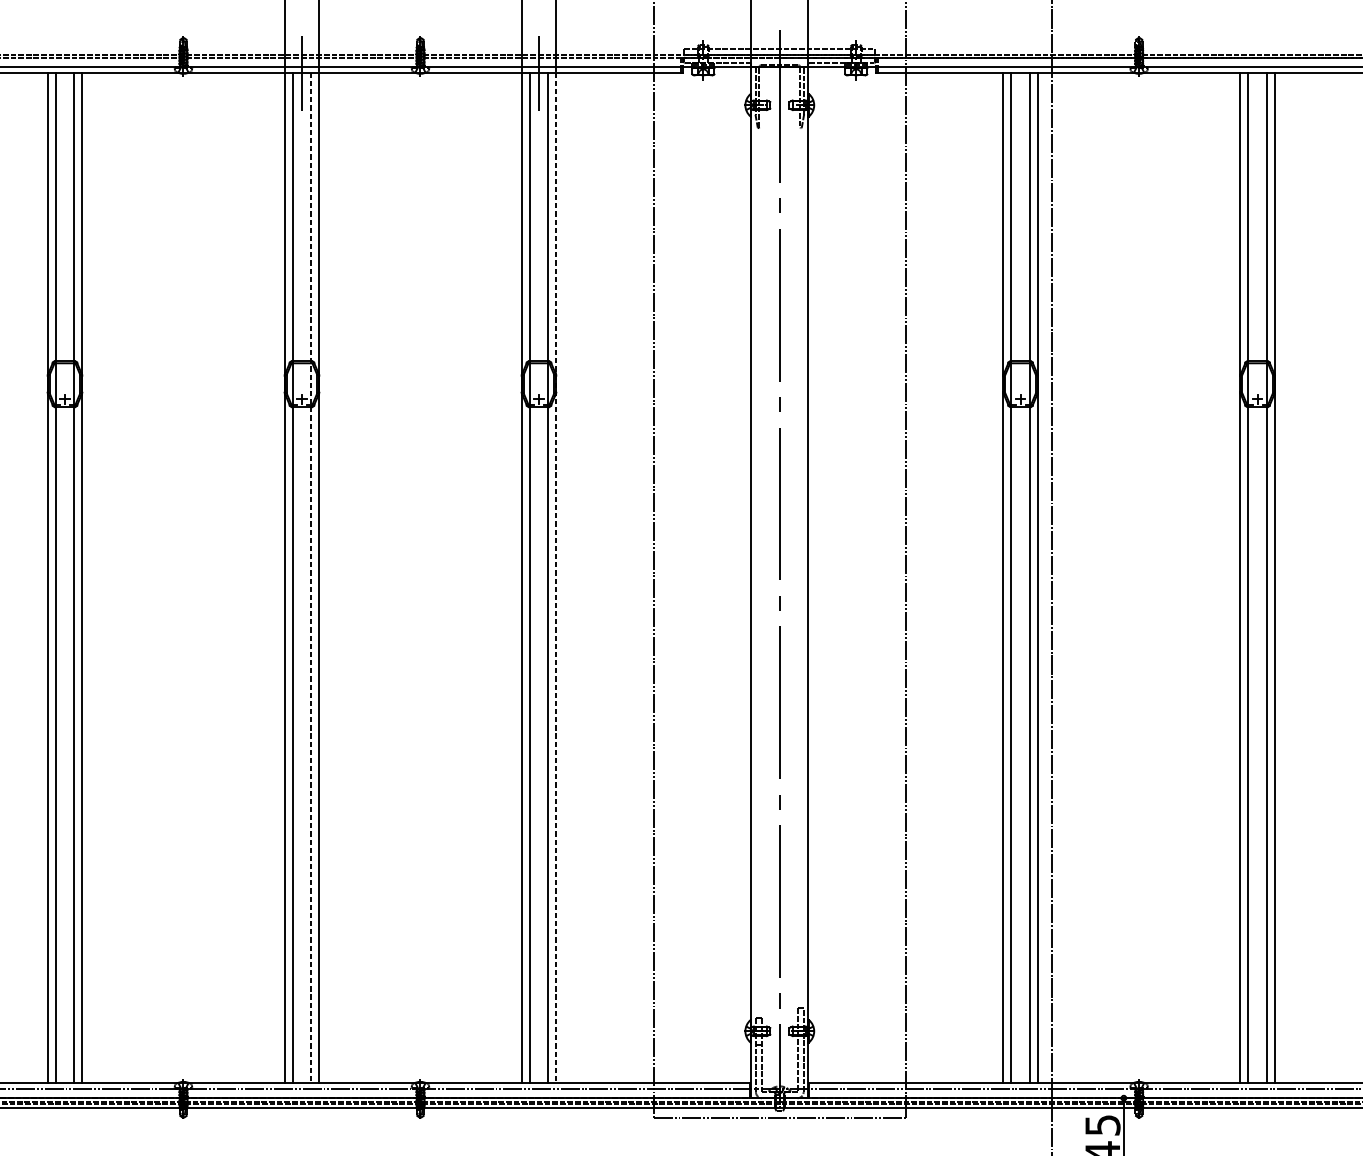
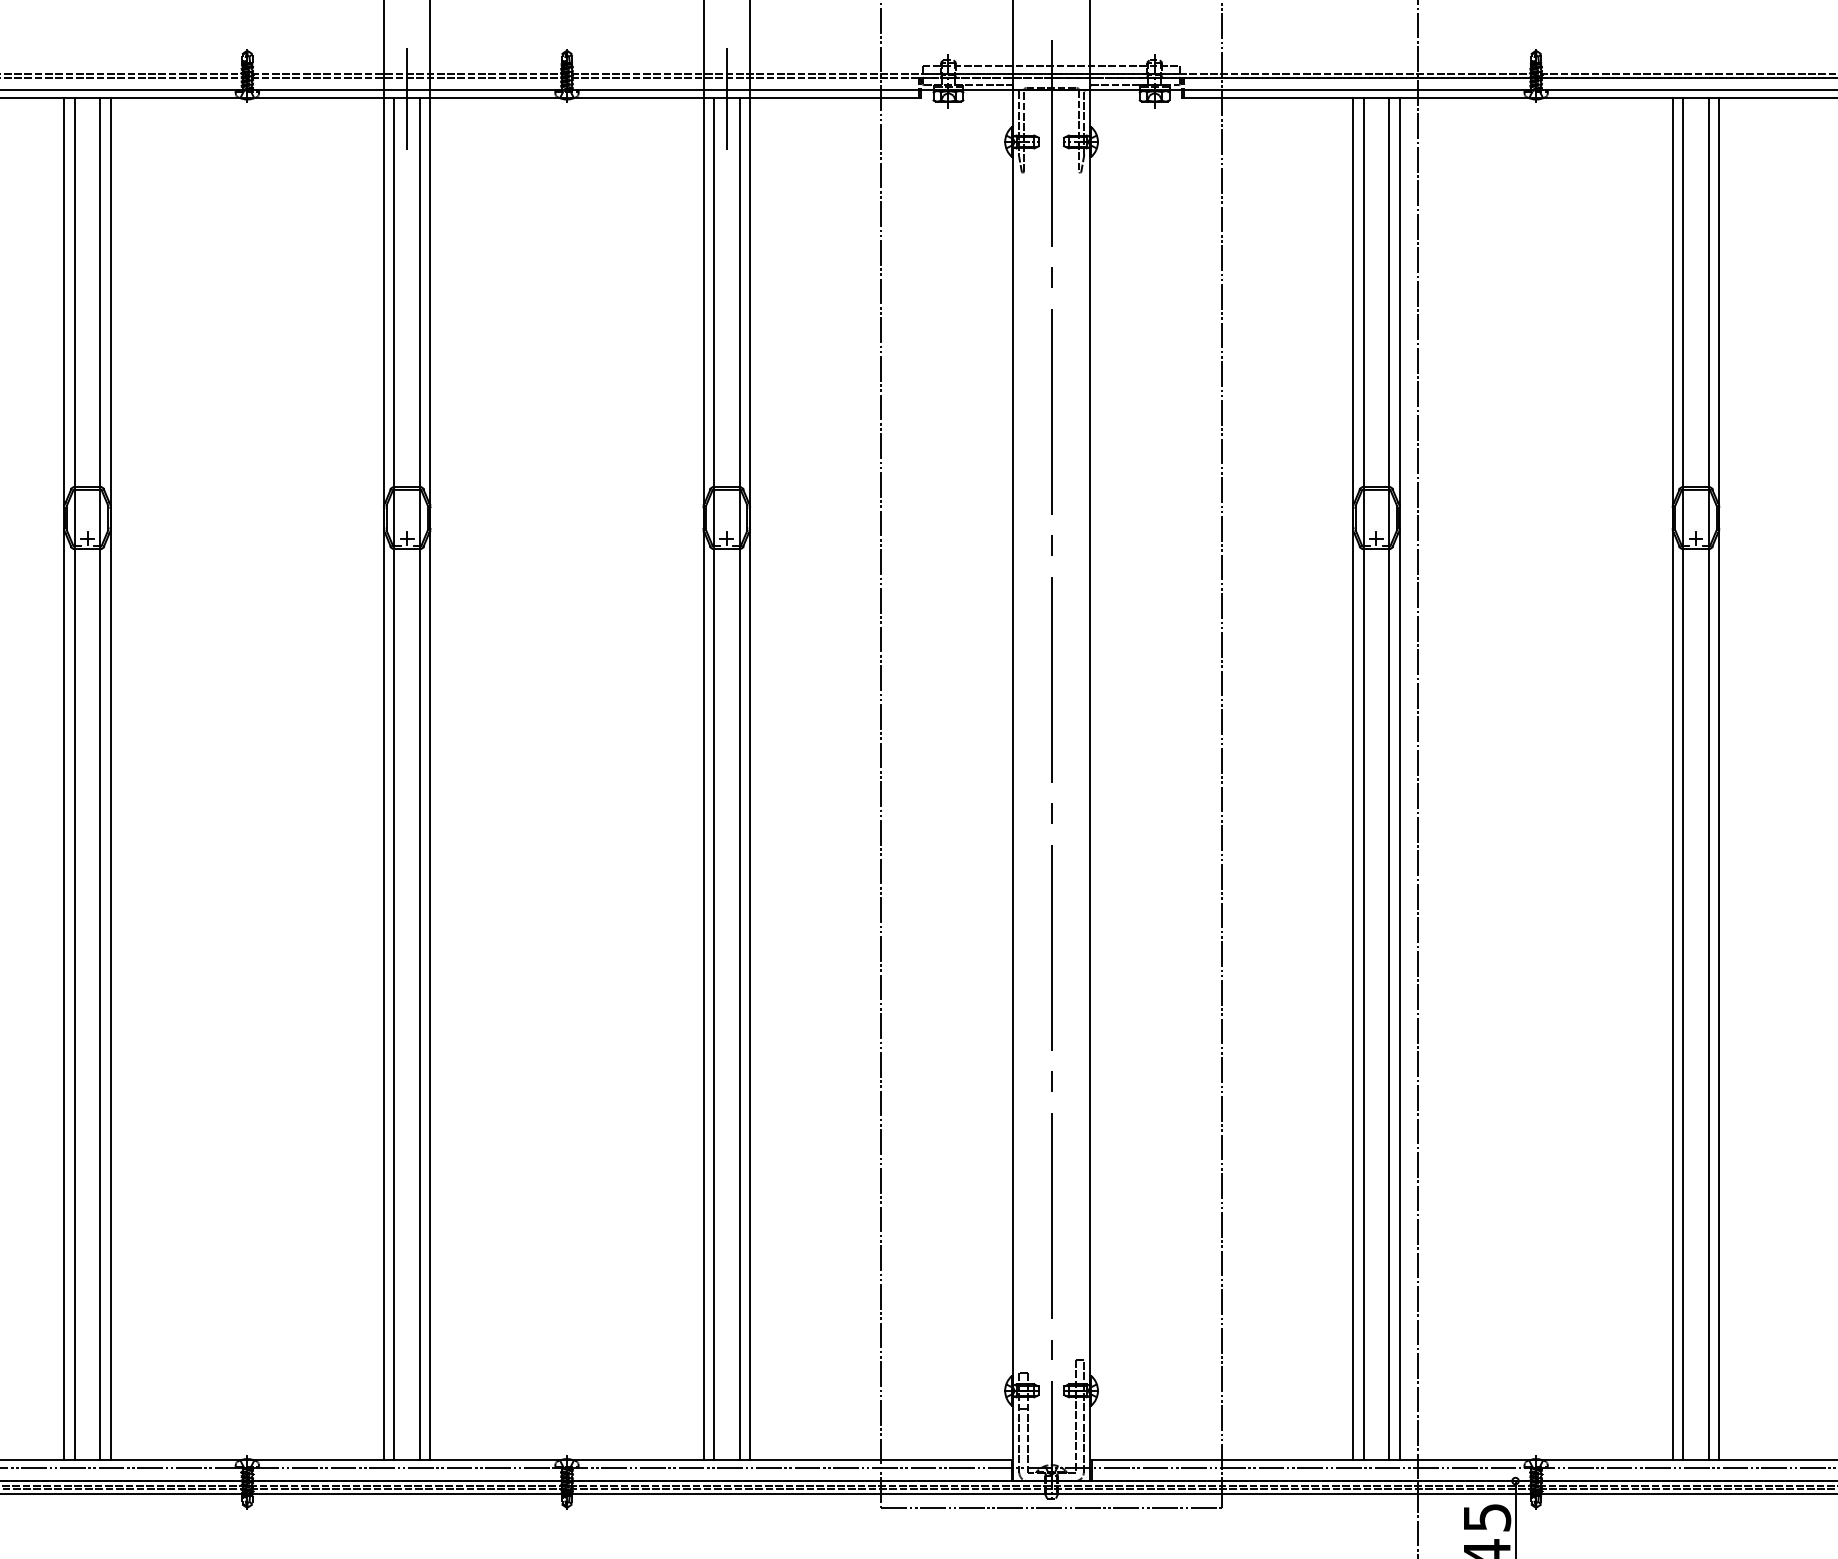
line: (311, 578) -> (419, 779), dashed -> solid
line: (556, 578) -> (750, 779), dashed -> solid

